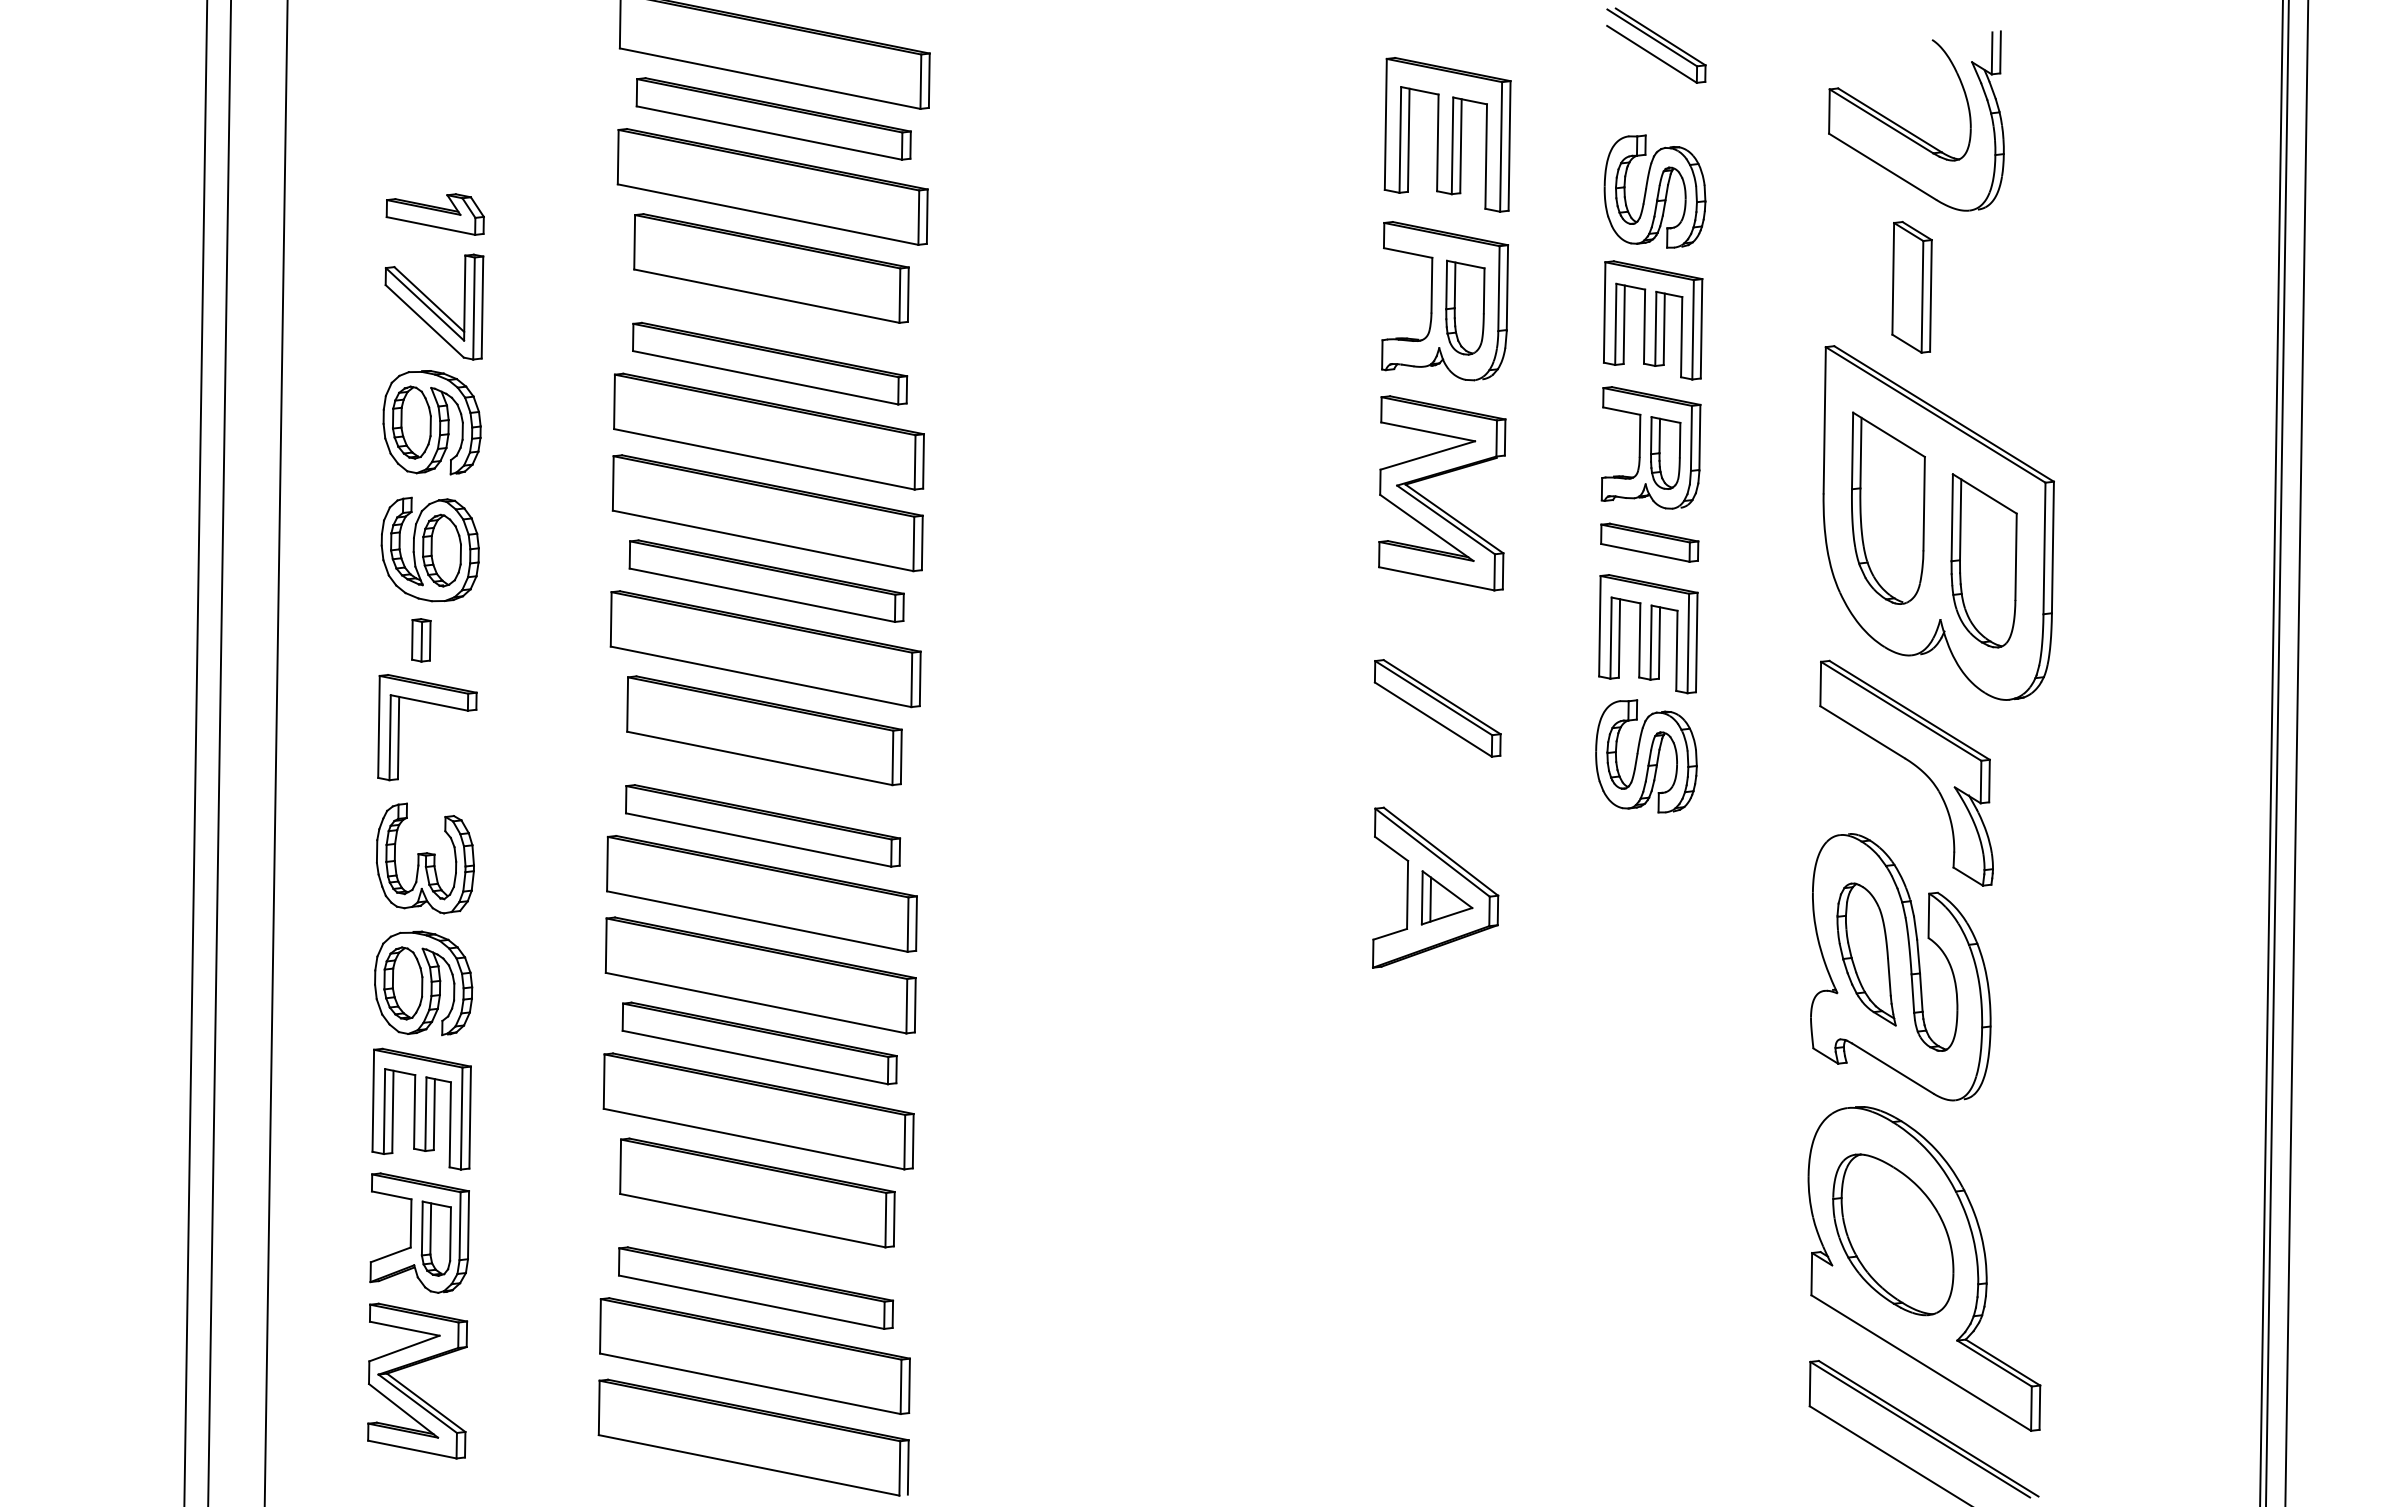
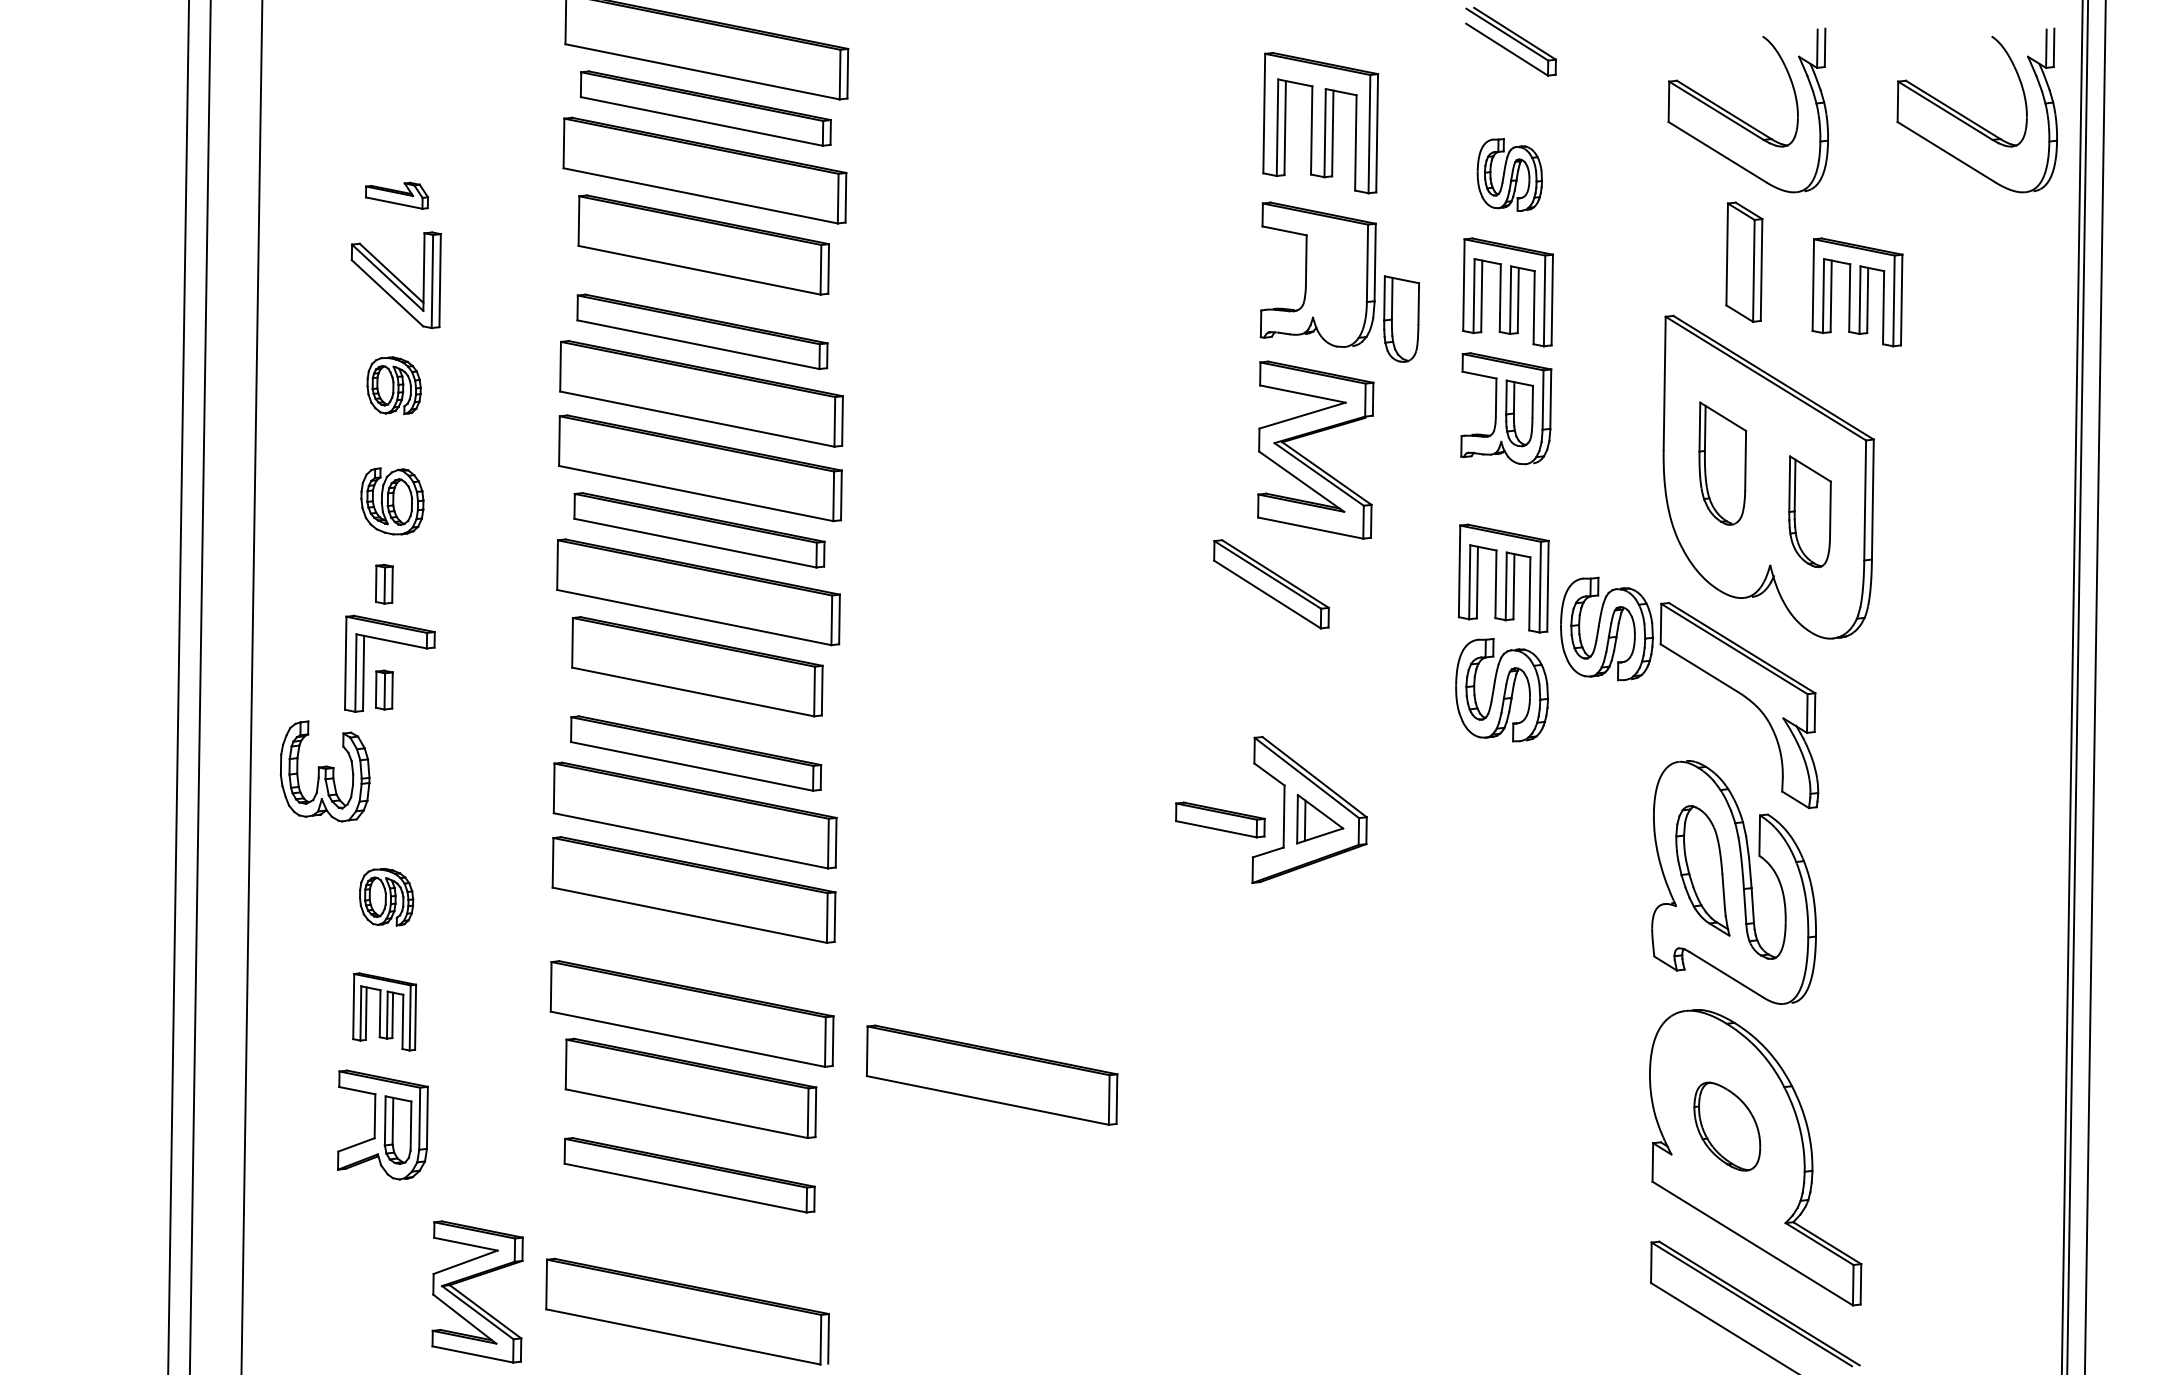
part: (2161, 131) -> (1971, 120), added
part: (1654, 191) -> (1509, 174), size x0.7
part: (434, 214) -> (396, 195), size x0.7
part: (1465, 307) -> (1401, 318), moved
part: (2036, 320) -> (1857, 292), added
part: (431, 422) -> (393, 385), size x0.6
part: (1888, 507) -> (1722, 463), size x0.7
part: (1649, 542) -> (1220, 819), moved
part: (429, 549) -> (391, 501), size x0.7
part: (1983, 560) -> (1809, 511), size x0.7
part: (1761, 689) -> (1606, 629), added
part: (1437, 708) -> (1271, 584), moved
part: (421, 756) -> (384, 690), added
part: (425, 858) -> (325, 771), moved
part: (423, 983) -> (386, 897), size x0.6
part: (759, 1043) -> (692, 952), removed
part: (421, 1108) -> (384, 1011), size x0.7
part: (1087, 1178) -> (992, 1075), added
part: (1893, 1234) -> (1727, 1126), size x0.6
part: (754, 1355) -> (688, 1236), removed
part: (410, 1389) -> (471, 1299), moved

